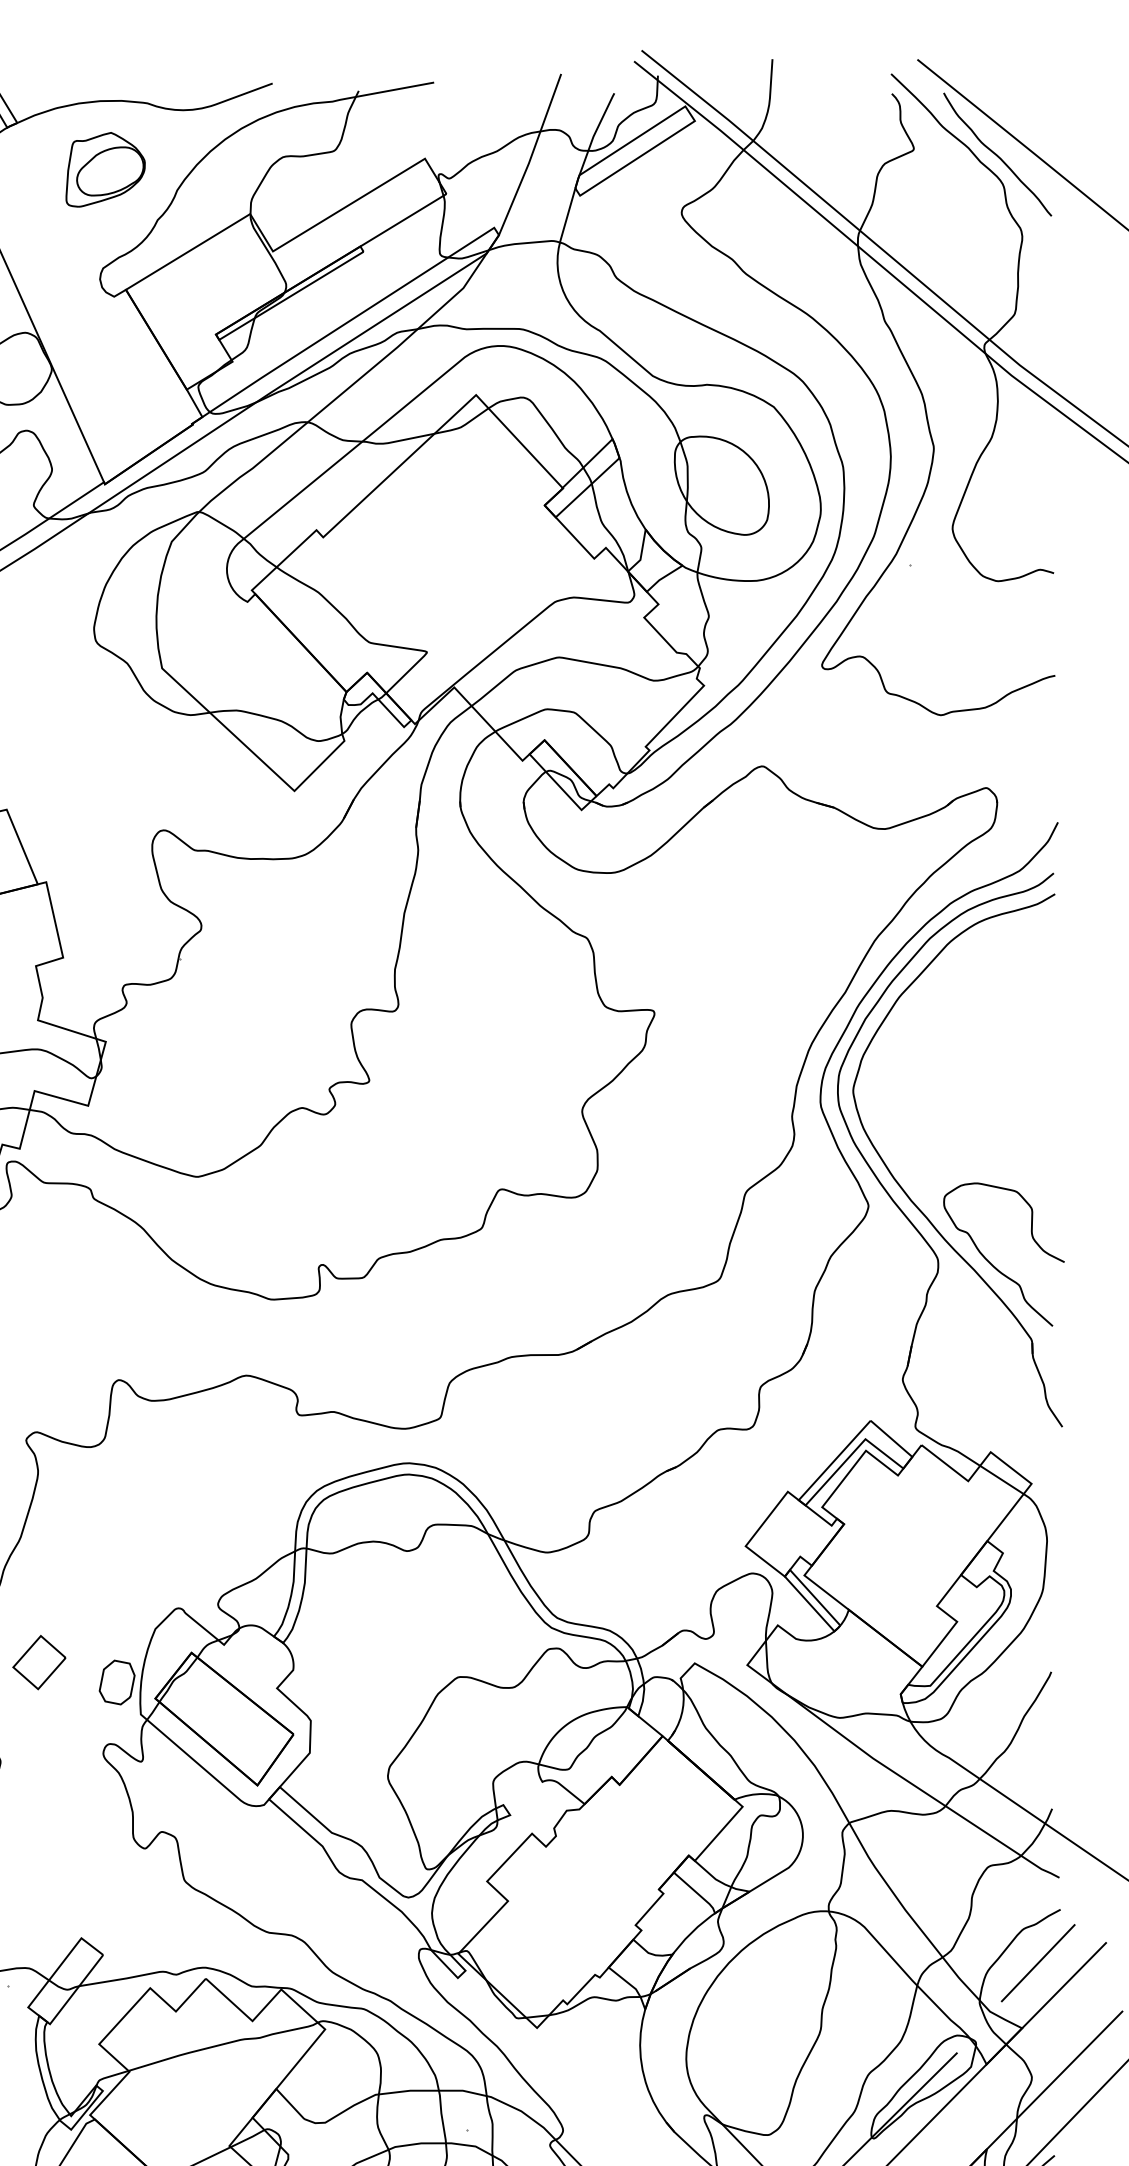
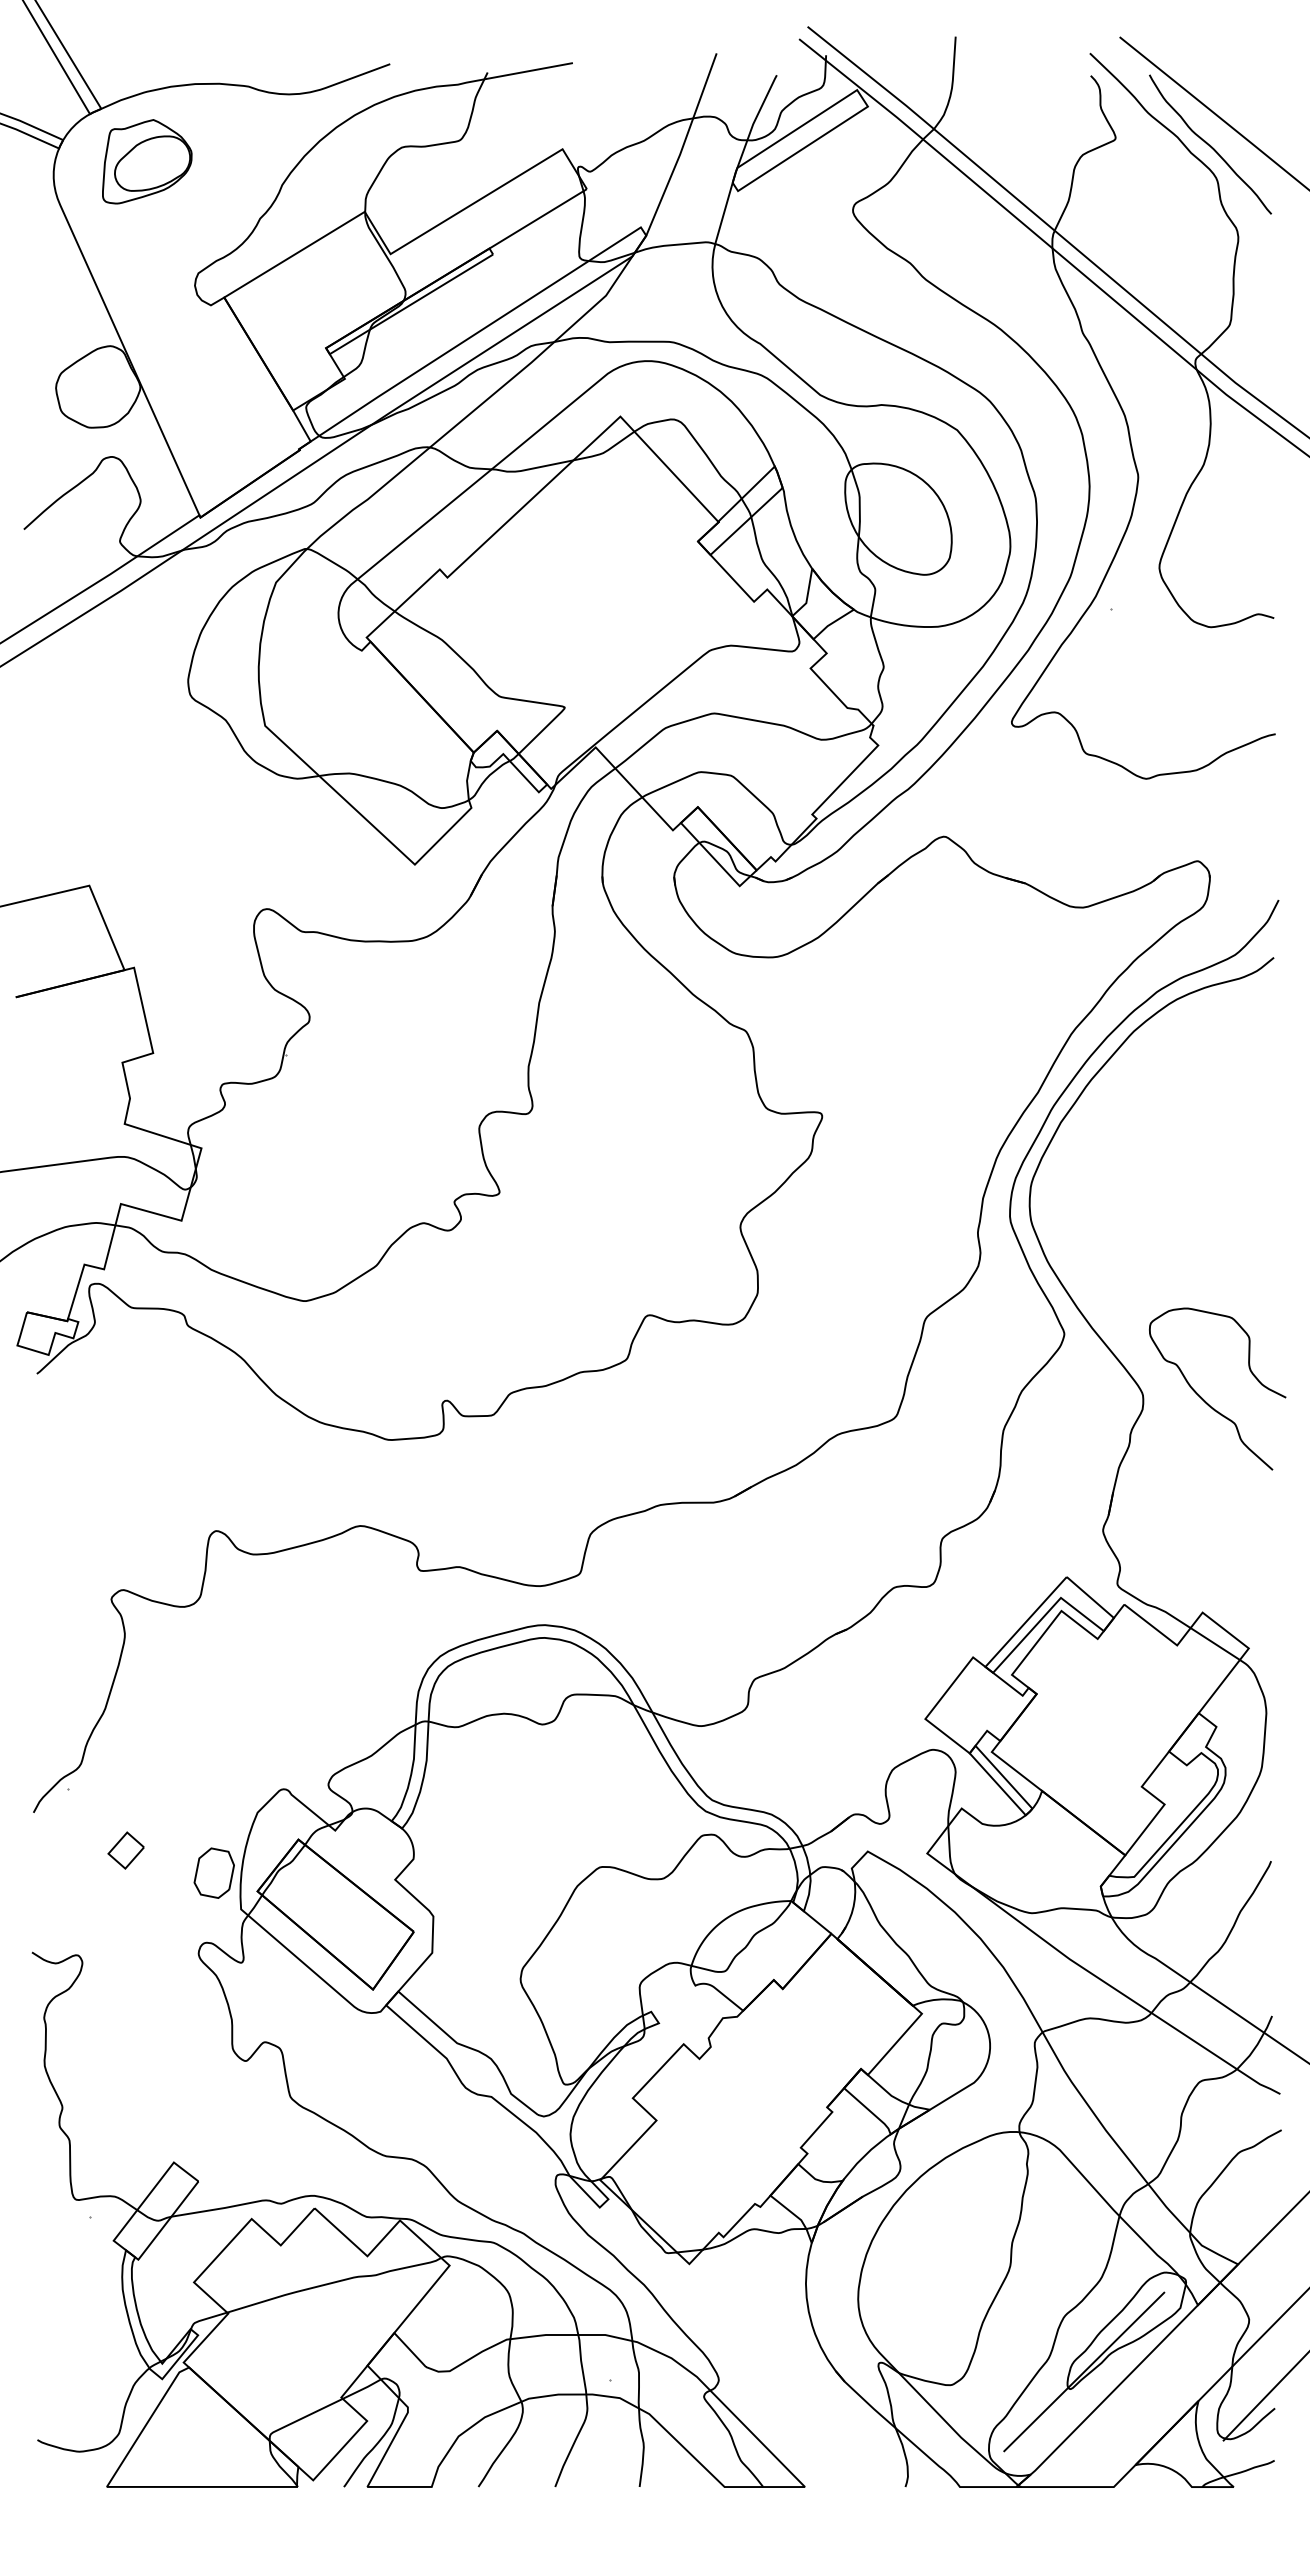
part: (105, 169) -> (147, 161), moved
part: (910, 1197) -> (1111, 1324), removed
part: (38, 1662) -> (125, 1850), size x0.6
line: (1038, 1962) -> (1256, 2190), removed

